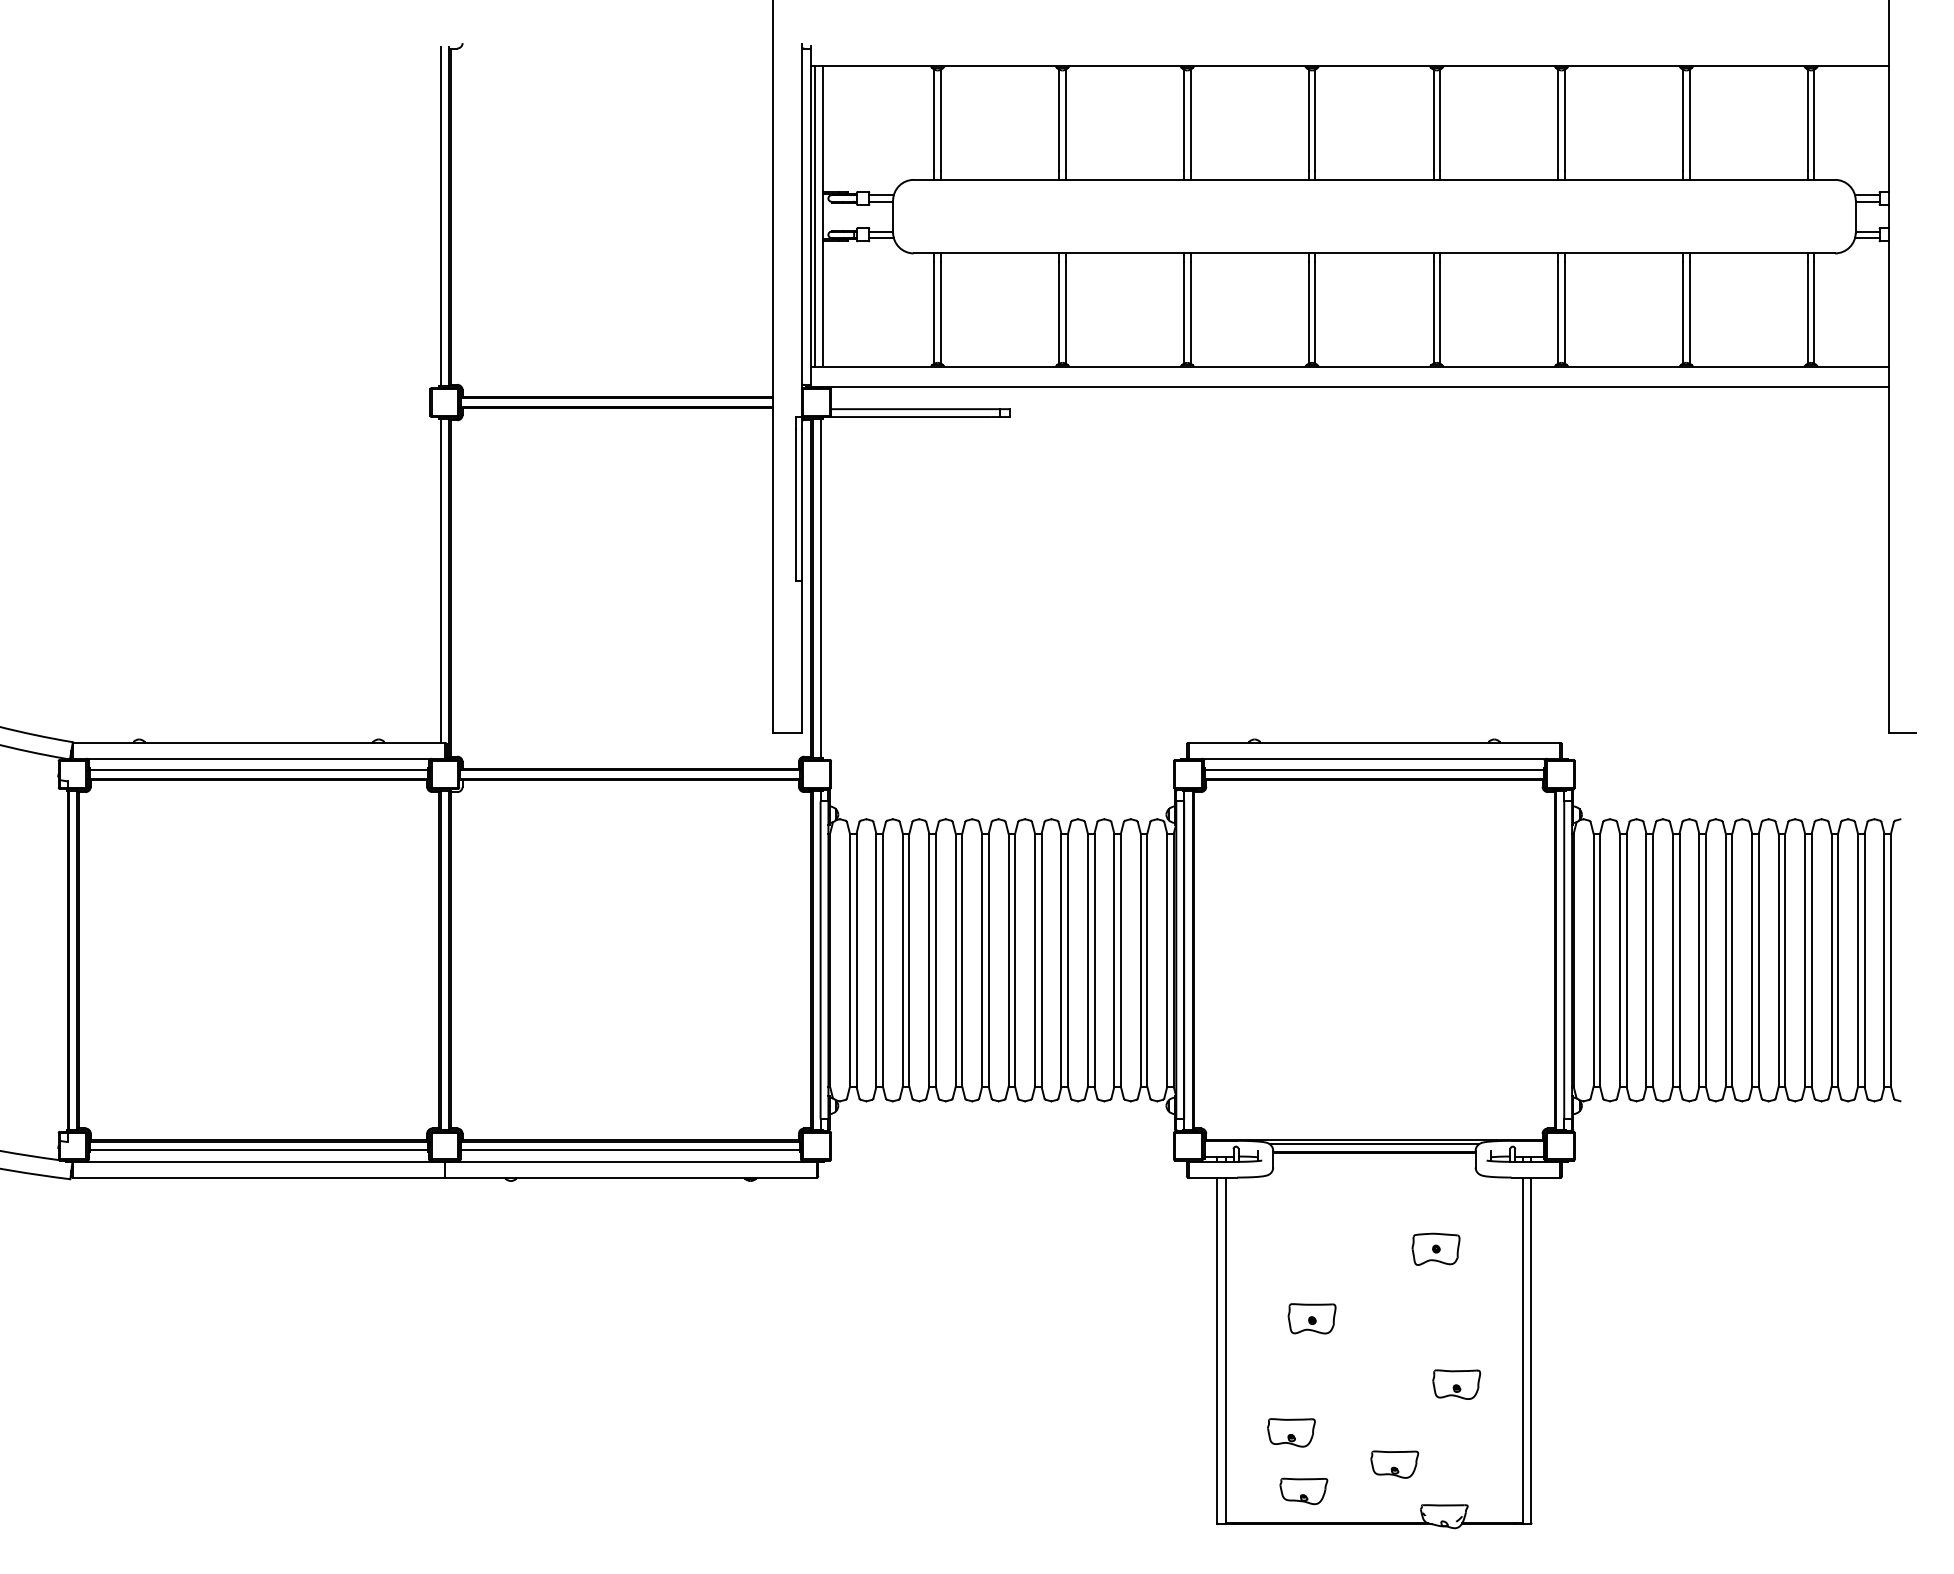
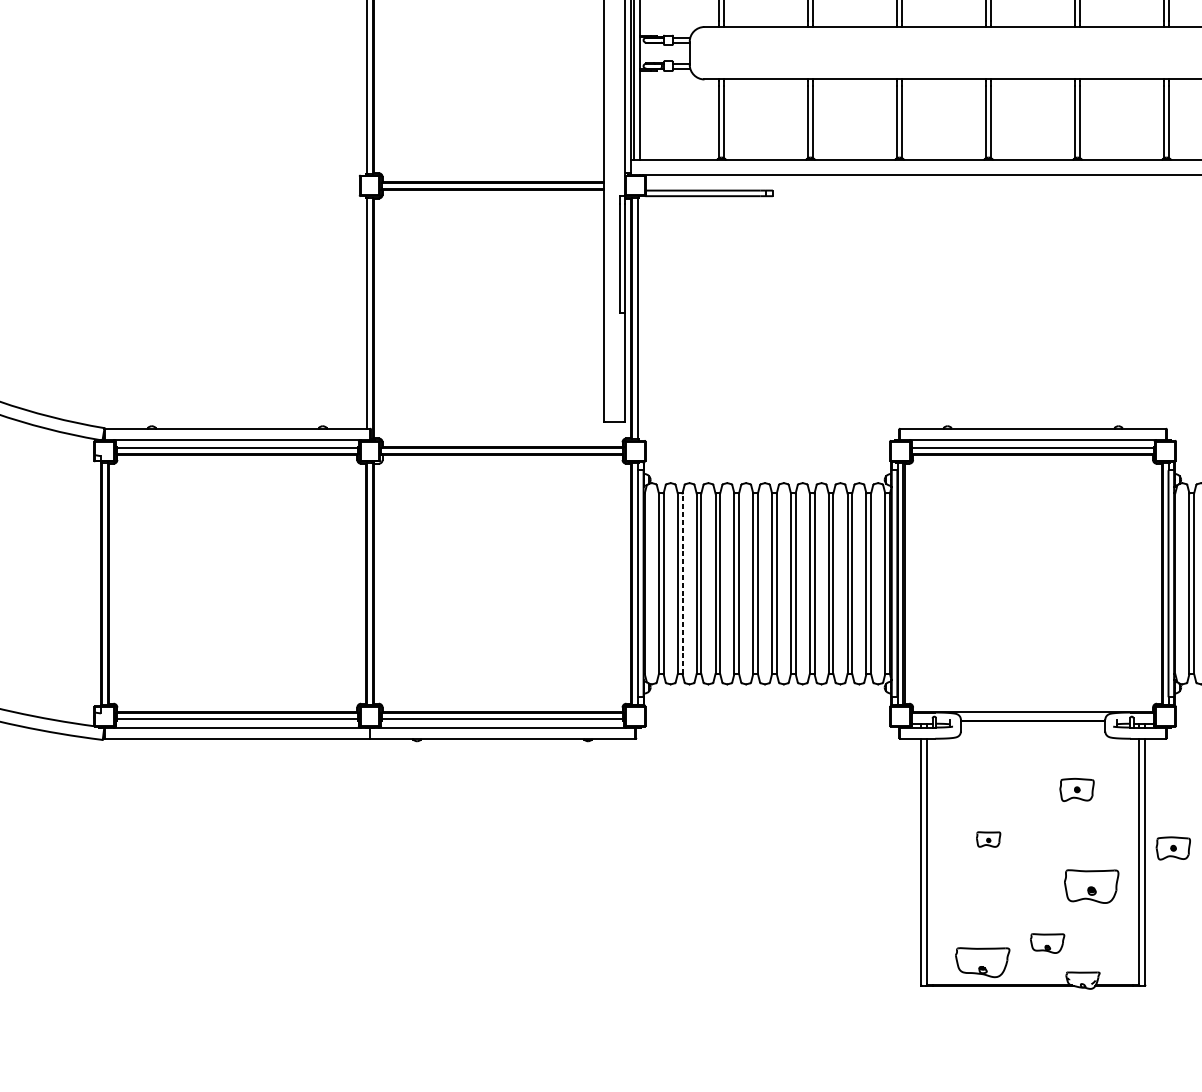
line: (882, 960) -> (682, 583), solid -> dashed
line: (1374, 1144) -> (1033, 715), removed
part: (1311, 1318) -> (988, 839), size x0.7
part: (1570, 1330) -> (1172, 847), added
part: (1456, 1384) -> (1091, 886), size x1.6
part: (1291, 1432) -> (973, 920), removed
part: (1303, 1491) -> (982, 962), size x1.6

